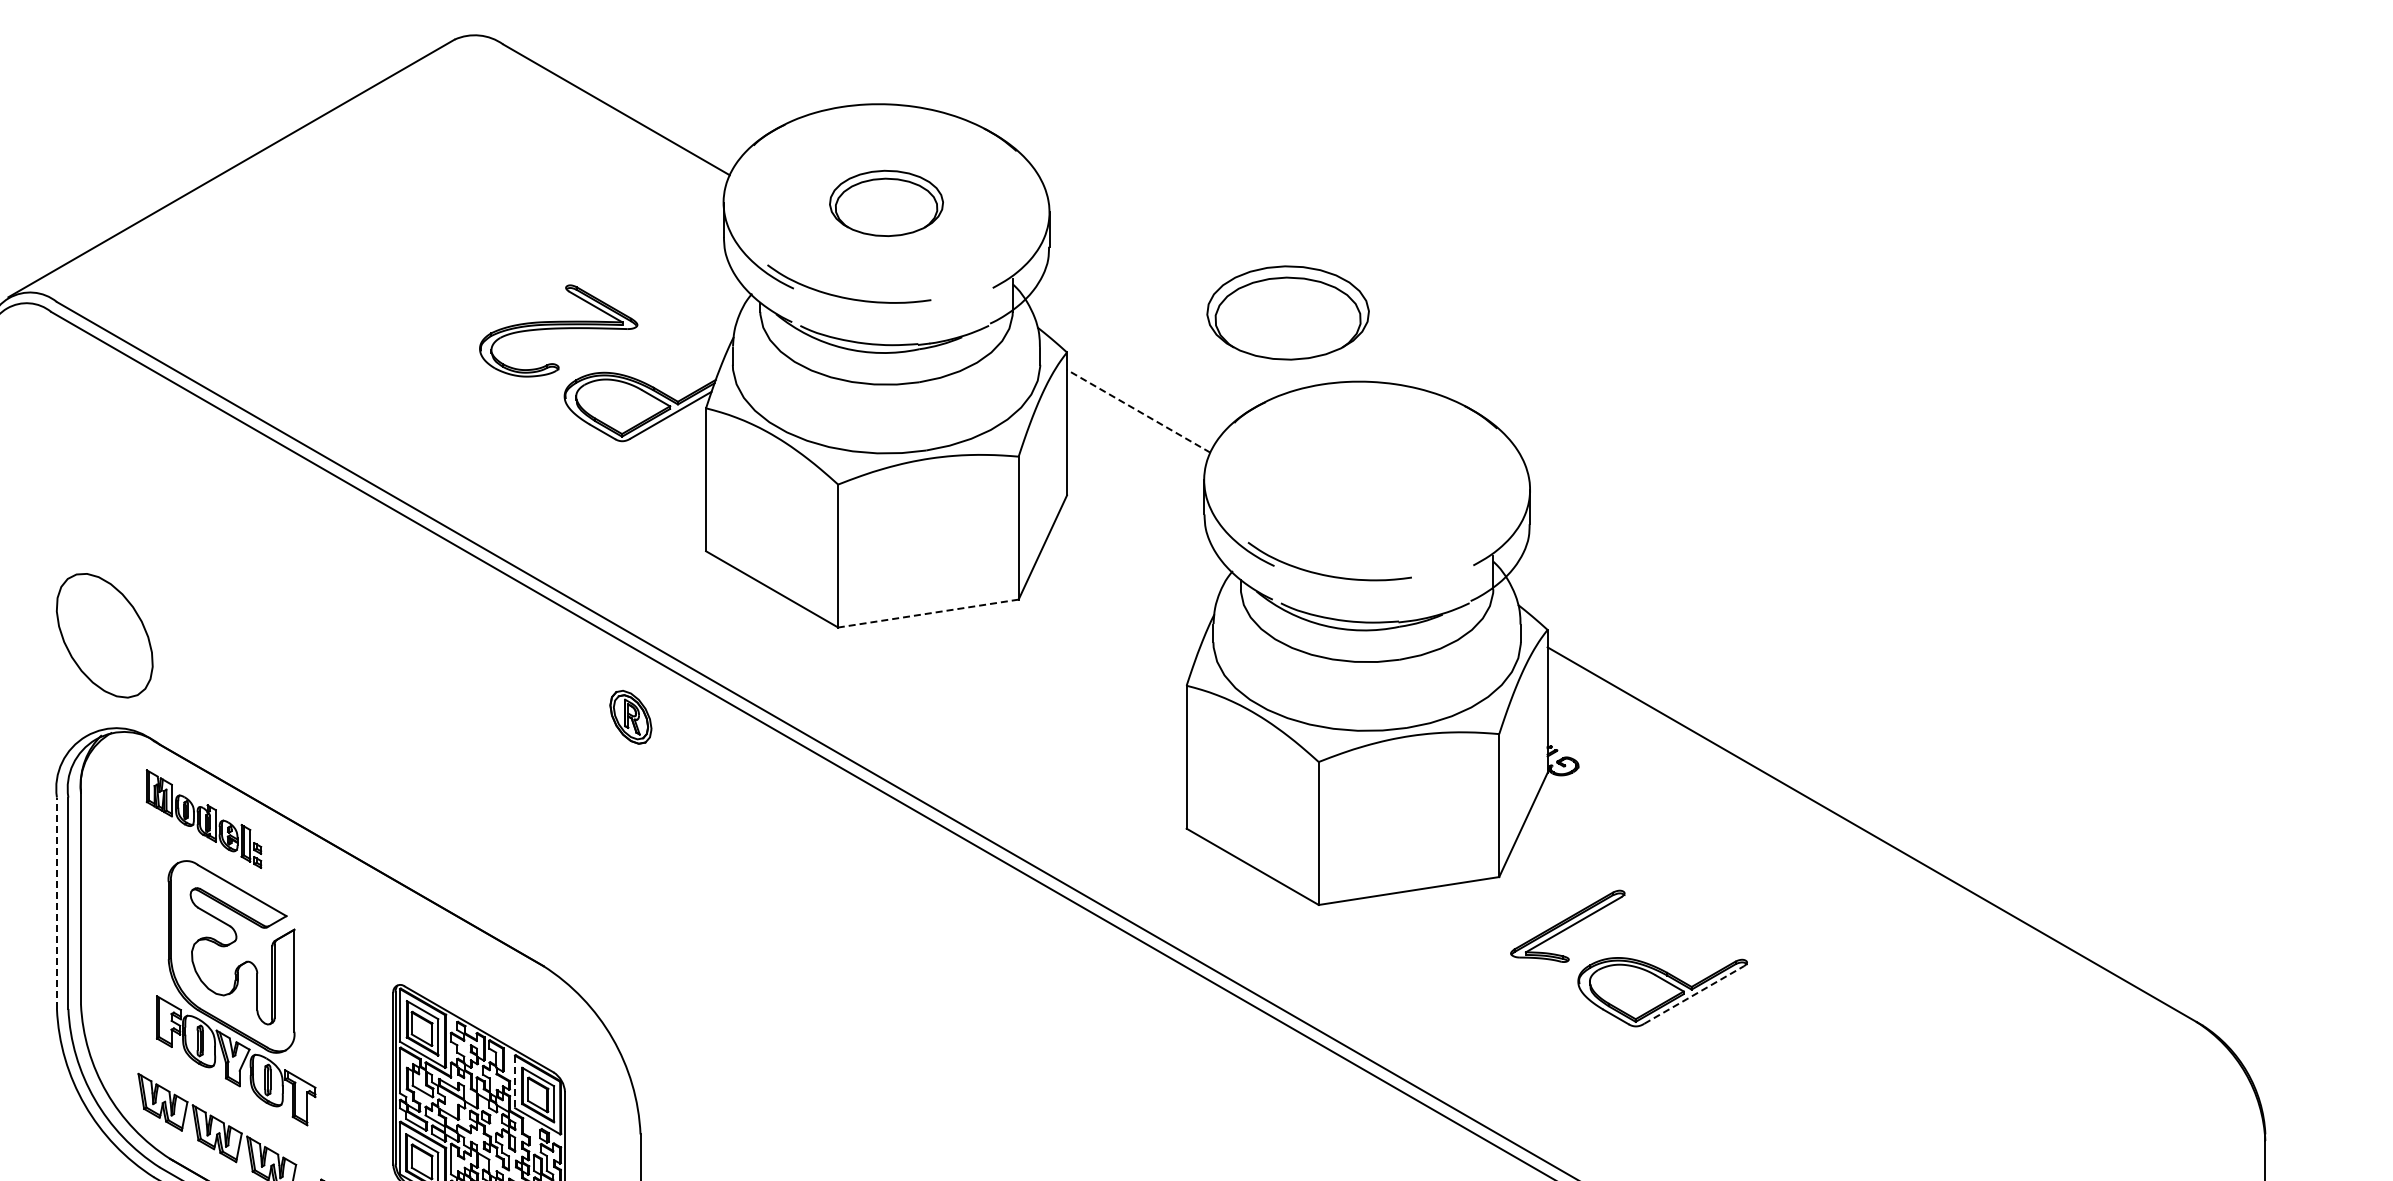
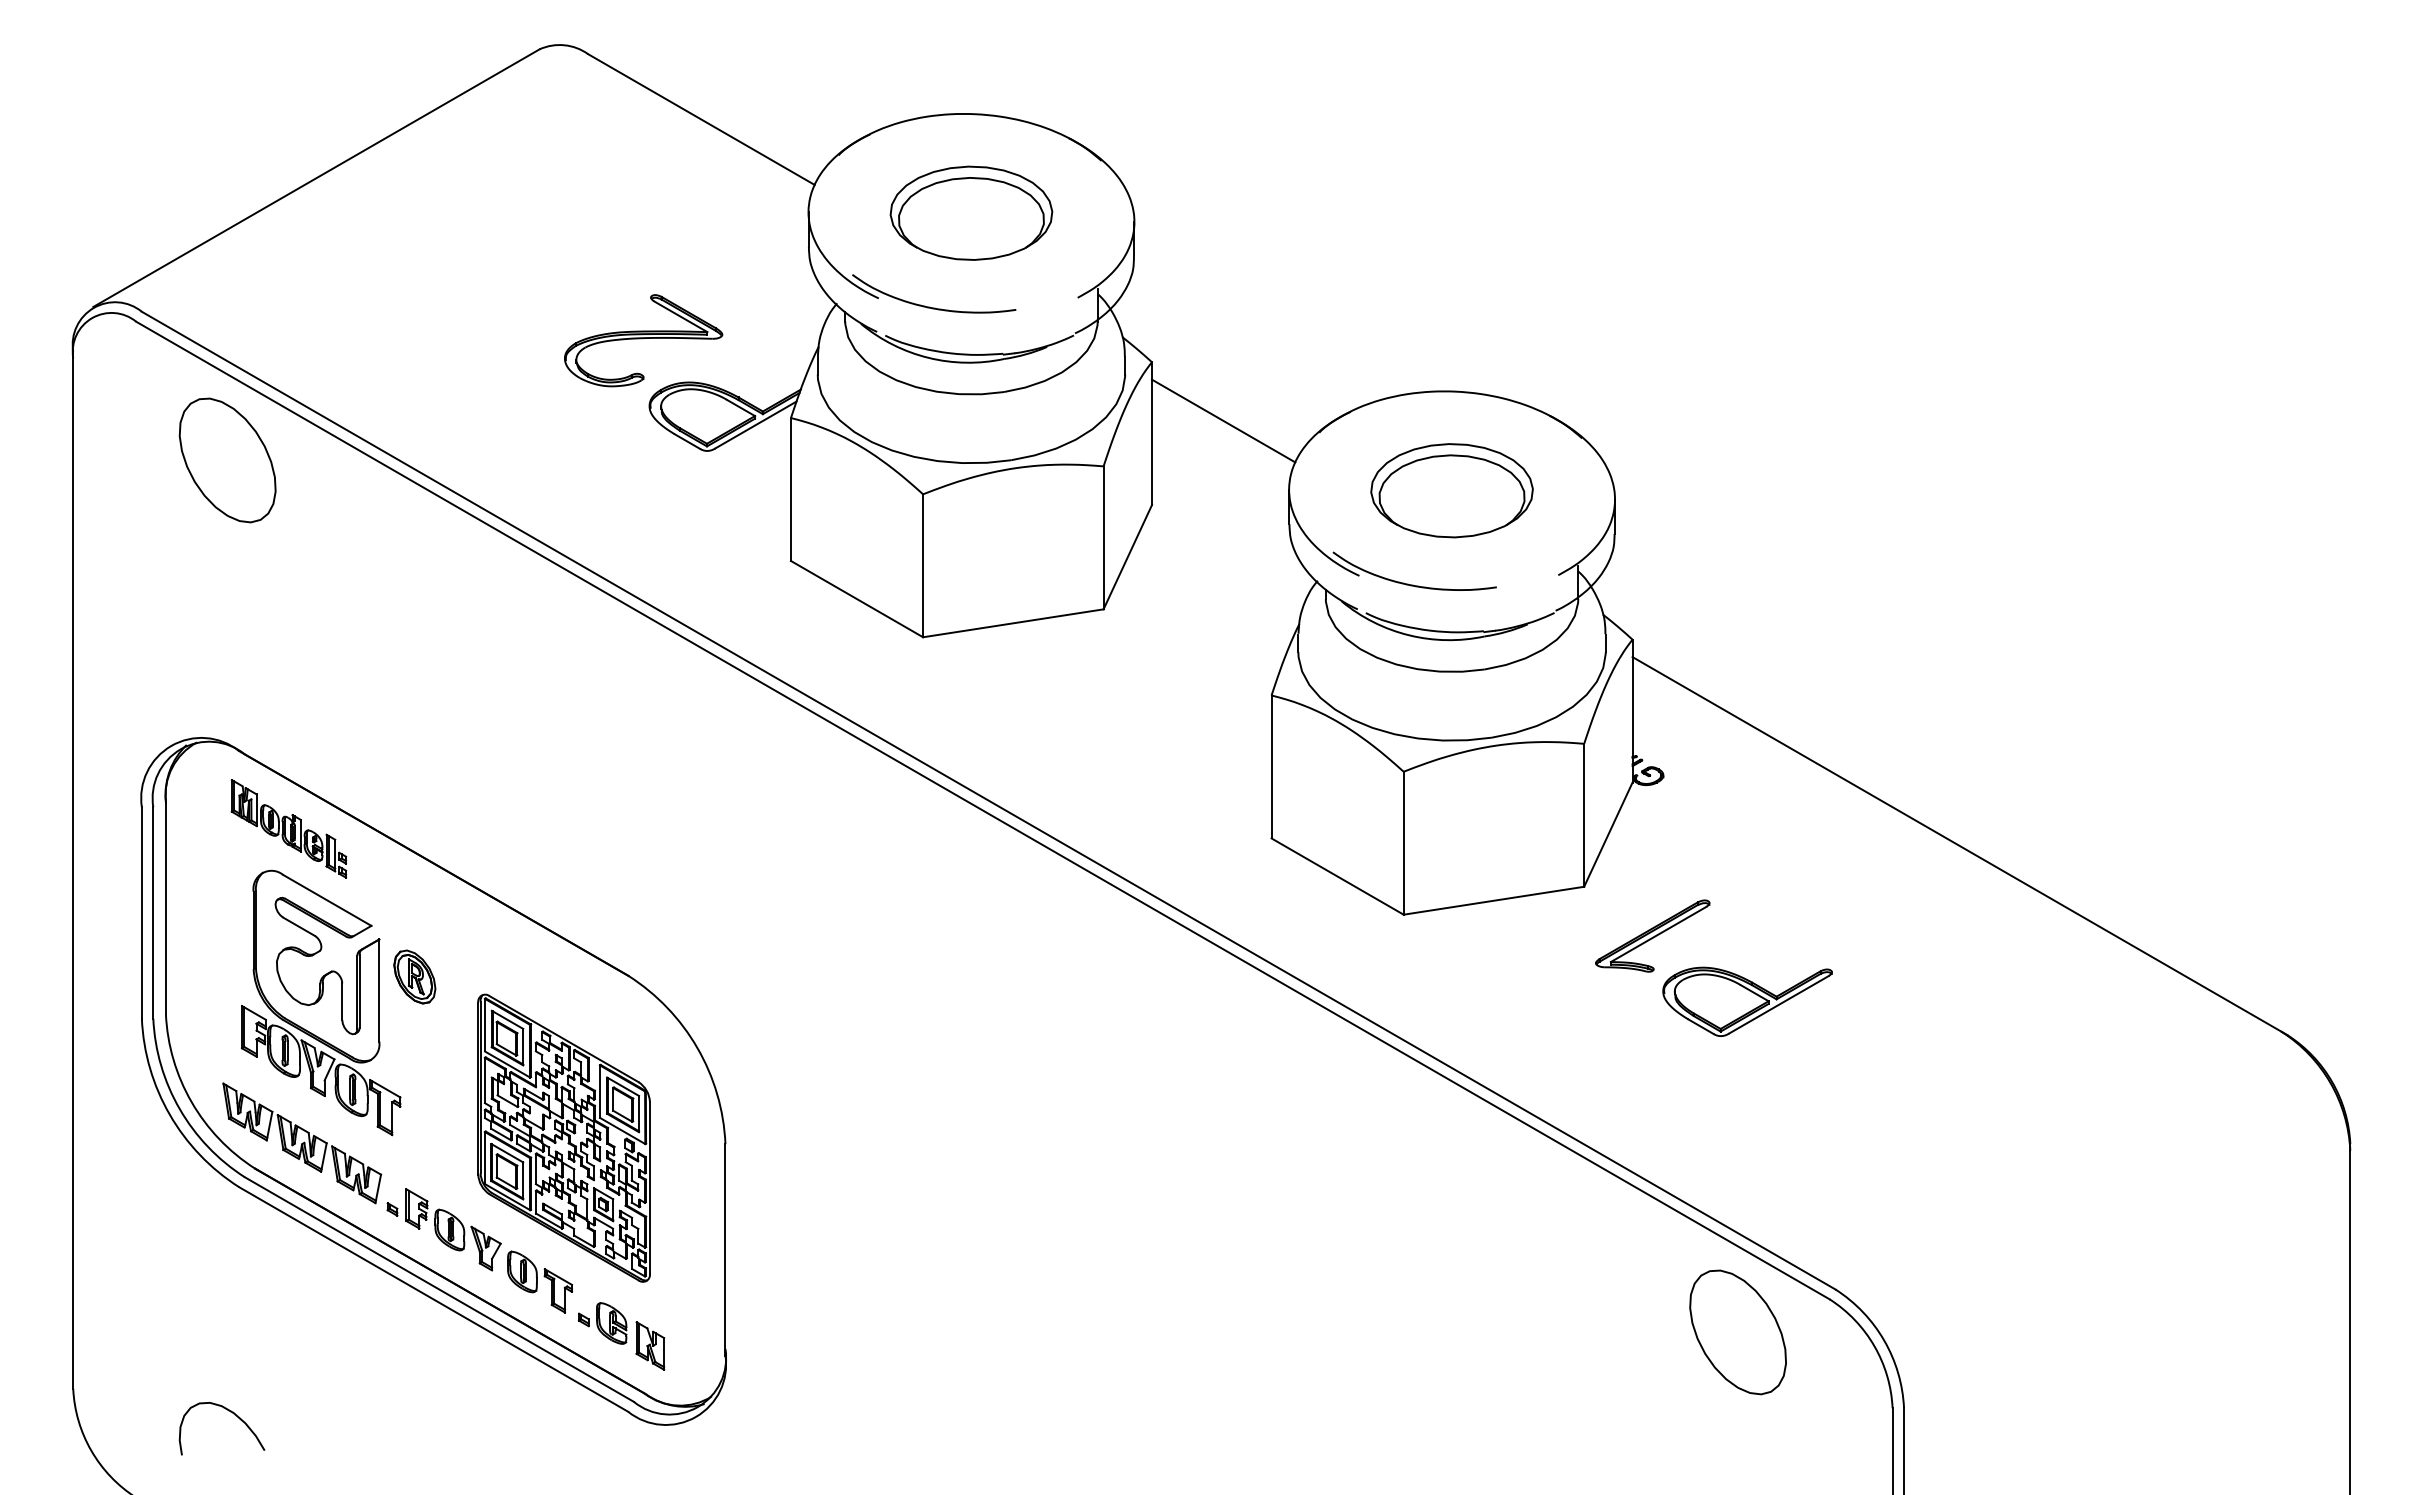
part: (886, 202) -> (971, 212), size x1.43
part: (1287, 312) -> (1451, 490), moved
line: (1138, 411) -> (1223, 421), dashed -> solid
line: (927, 613) -> (1012, 623), dashed -> solid
part: (104, 635) -> (227, 460), moved
part: (630, 716) -> (414, 976), moved
line: (56, 903) -> (141, 913), dashed -> solid
line: (1694, 994) -> (1779, 1004), dashed -> solid
line: (514, 1082) -> (599, 1092), dashed -> solid

